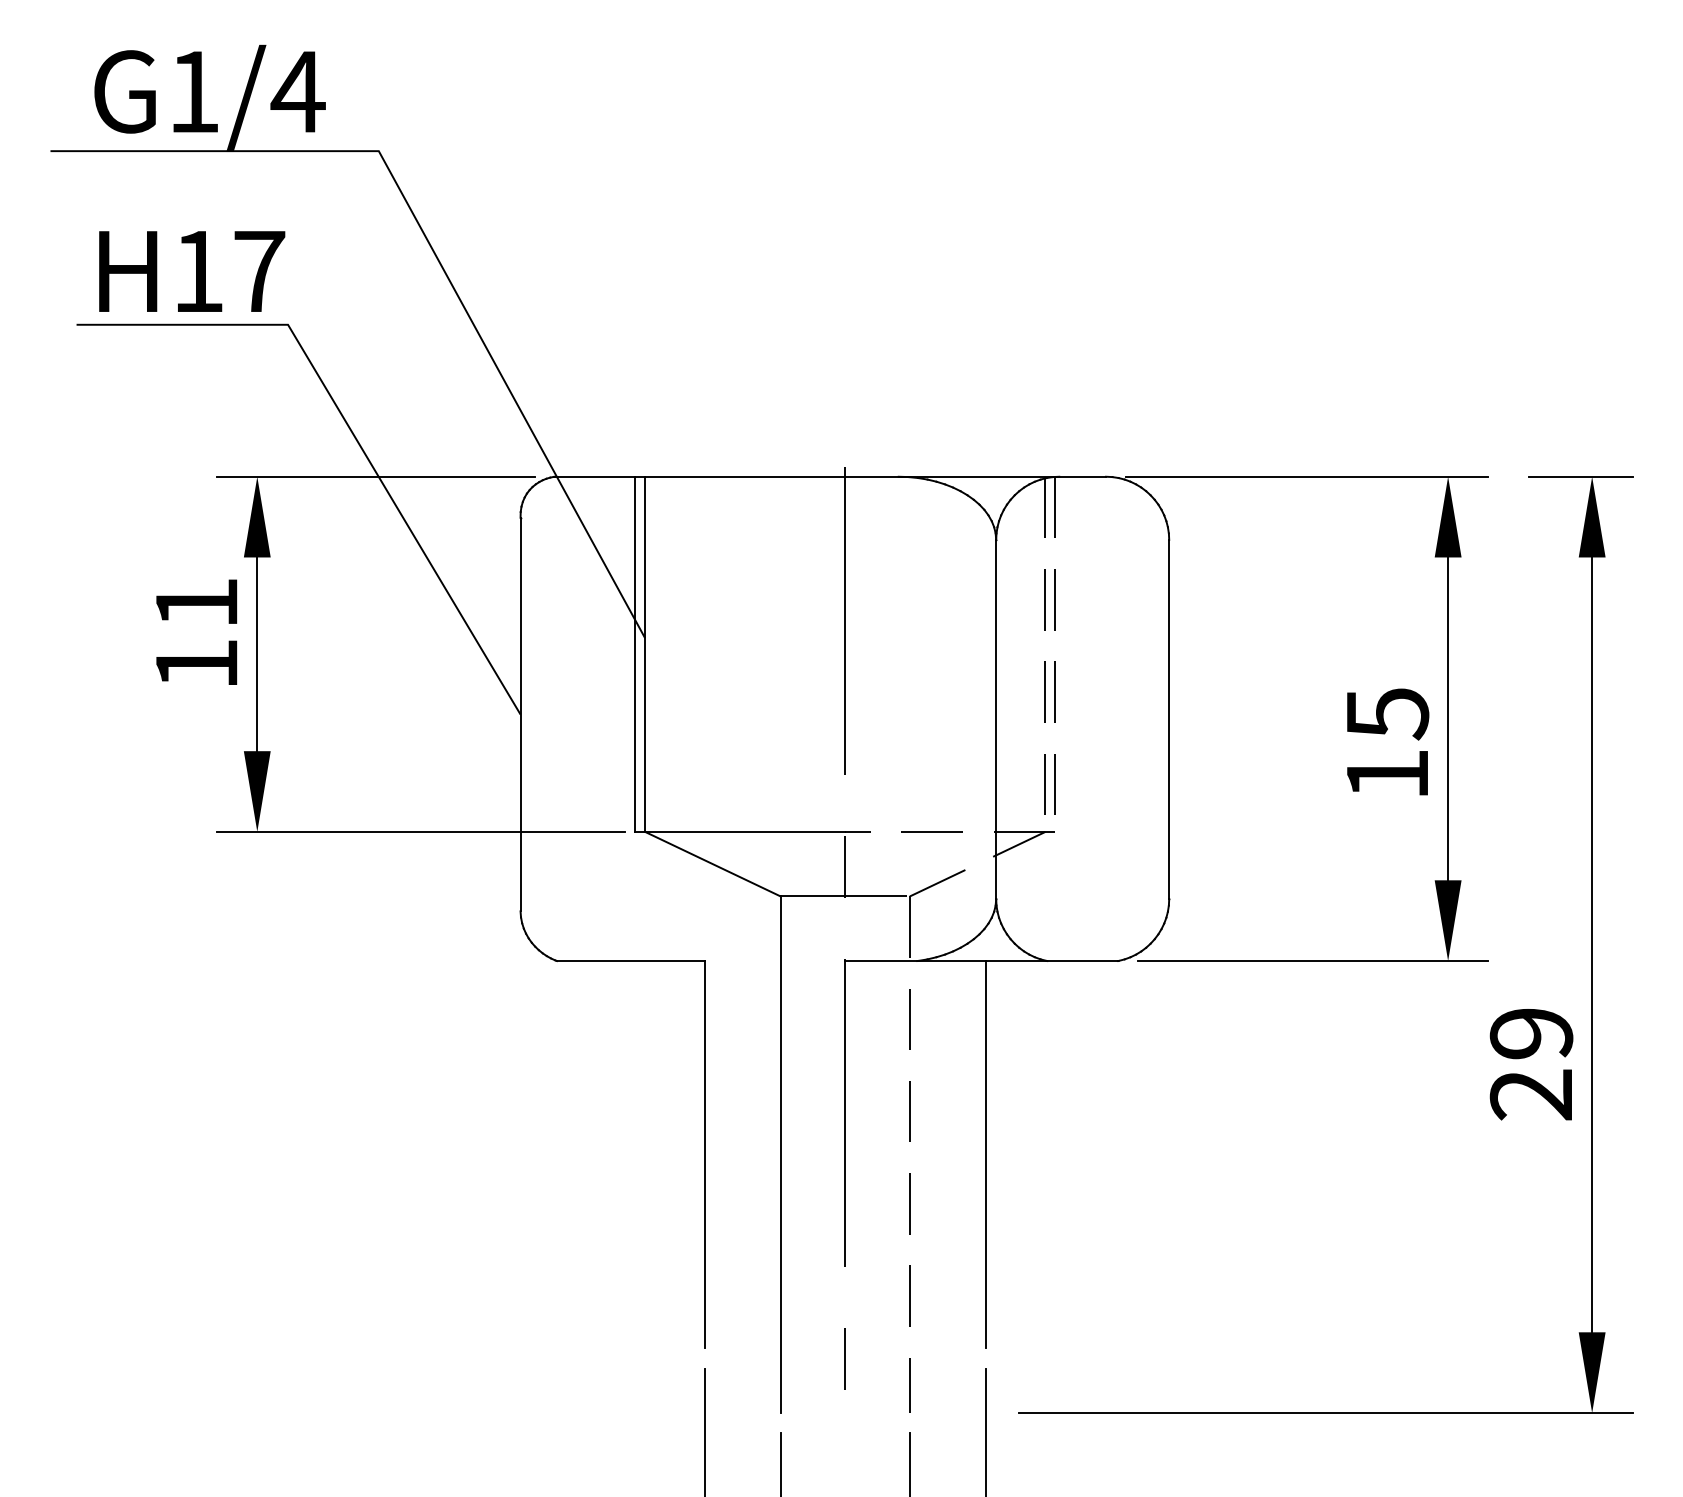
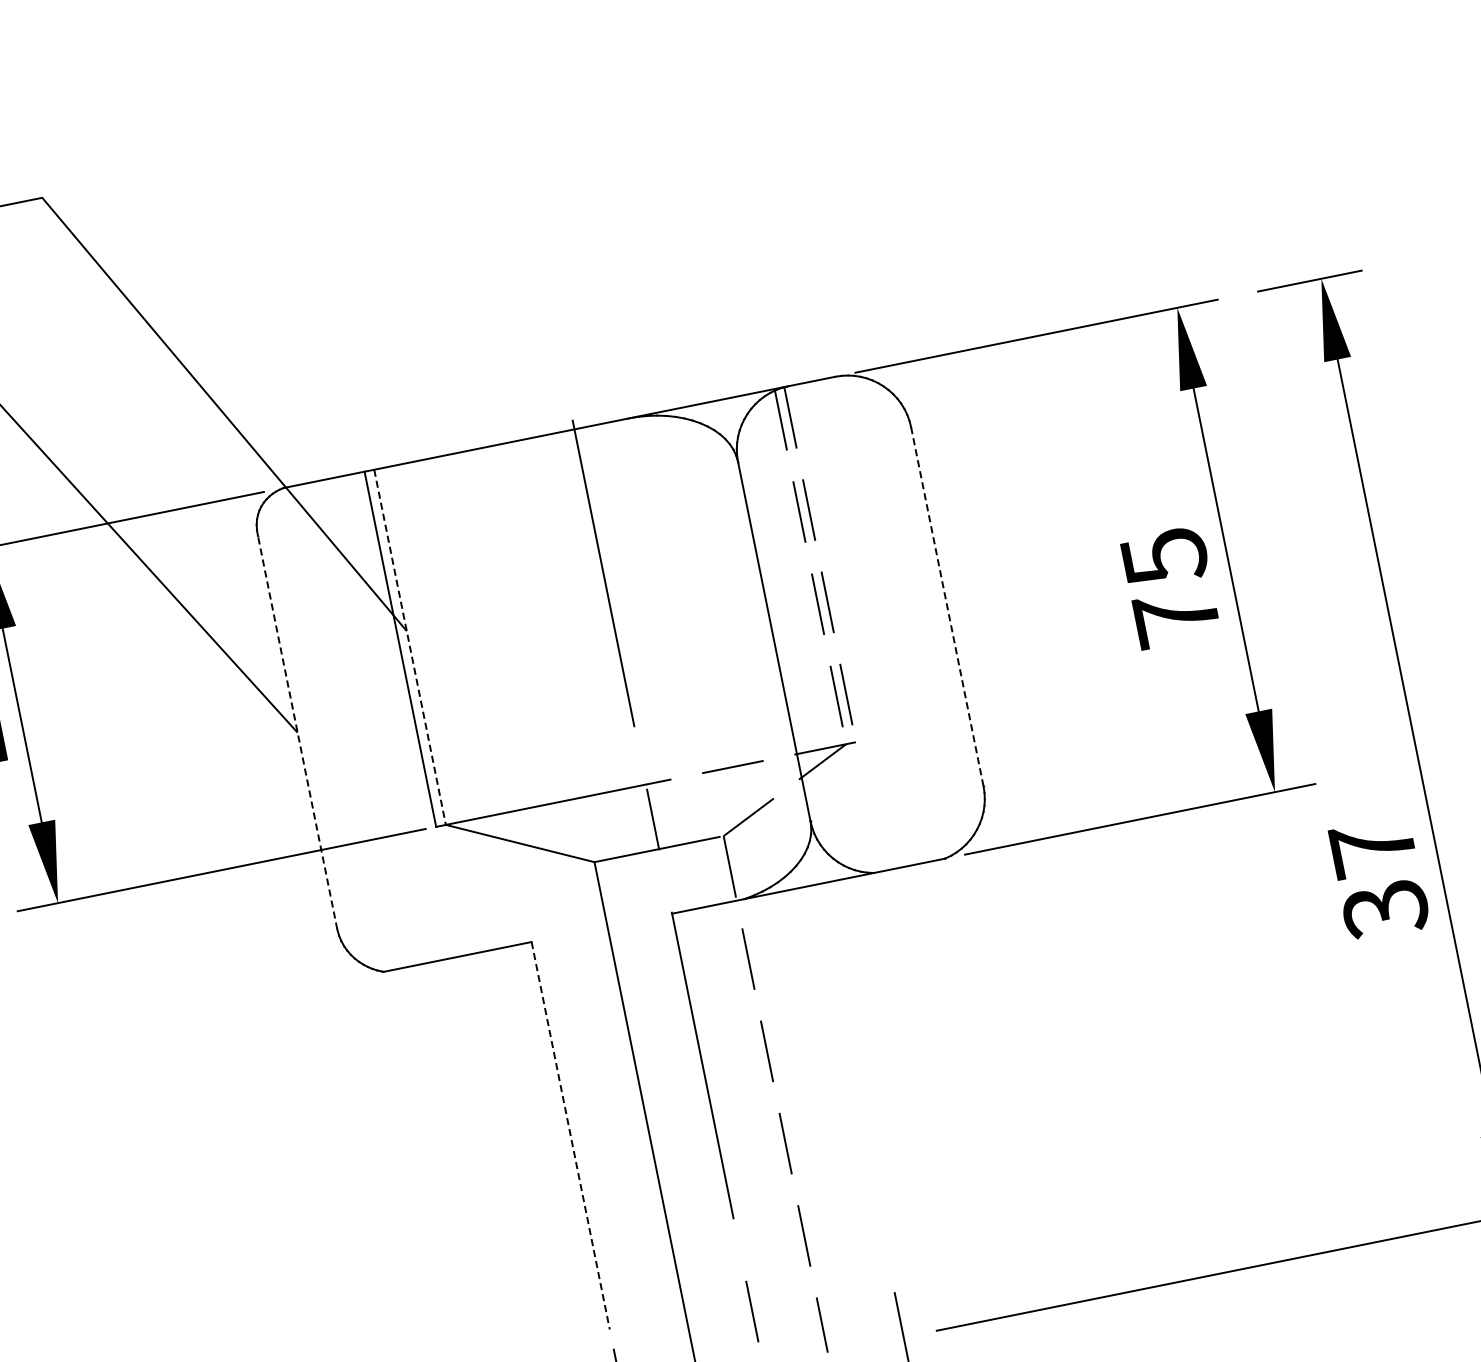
line: (645, 654) -> (410, 647), solid -> dashed
line: (520, 714) -> (297, 732), solid -> dashed
line: (1169, 719) -> (947, 606), solid -> dashed
text: (1387, 774) -> (1176, 617), 15 -> 75
text: (1531, 1064) -> (1379, 878), 29 -> 37
line: (704, 1154) -> (570, 1135), solid -> dashed
line: (985, 1154) -> (851, 1078), removed

